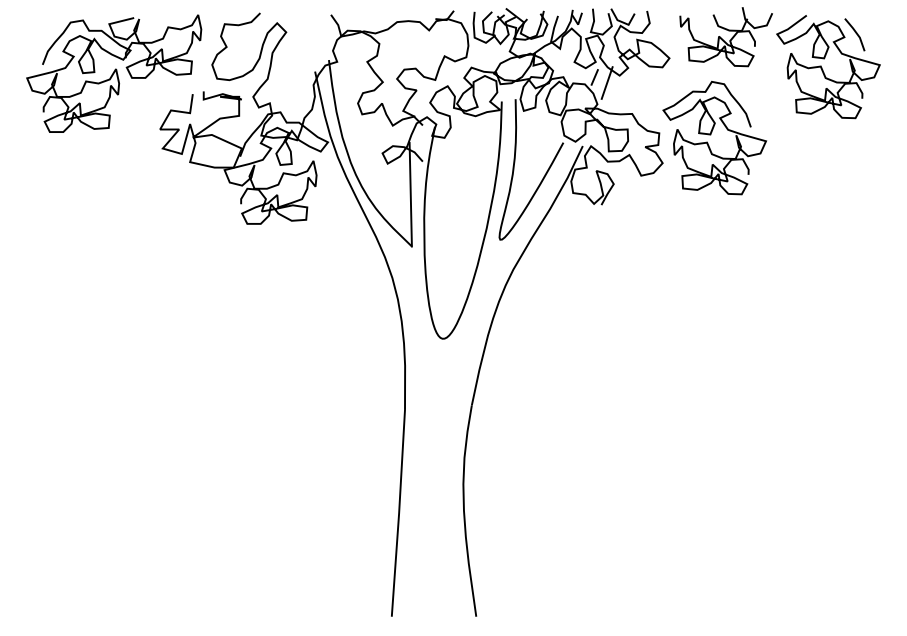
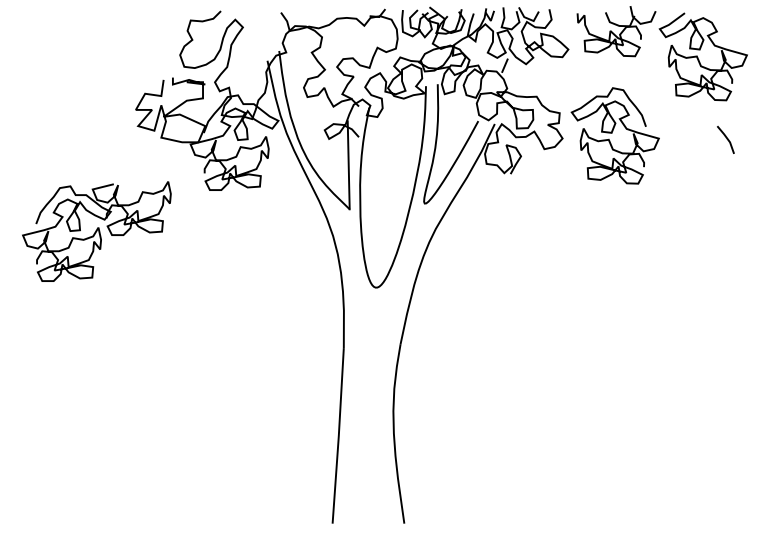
line: (855, 33) -> (726, 138), moved
part: (114, 73) -> (97, 231), moved
line: (606, 82) -> (514, 70), removed
curve: (711, 134) -> (612, 132), moved

